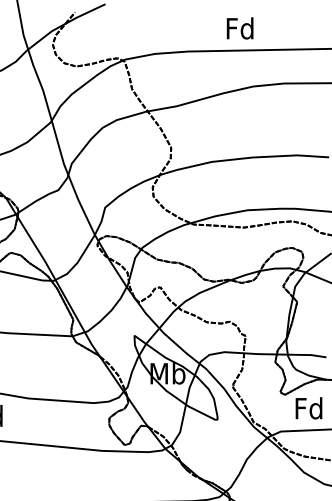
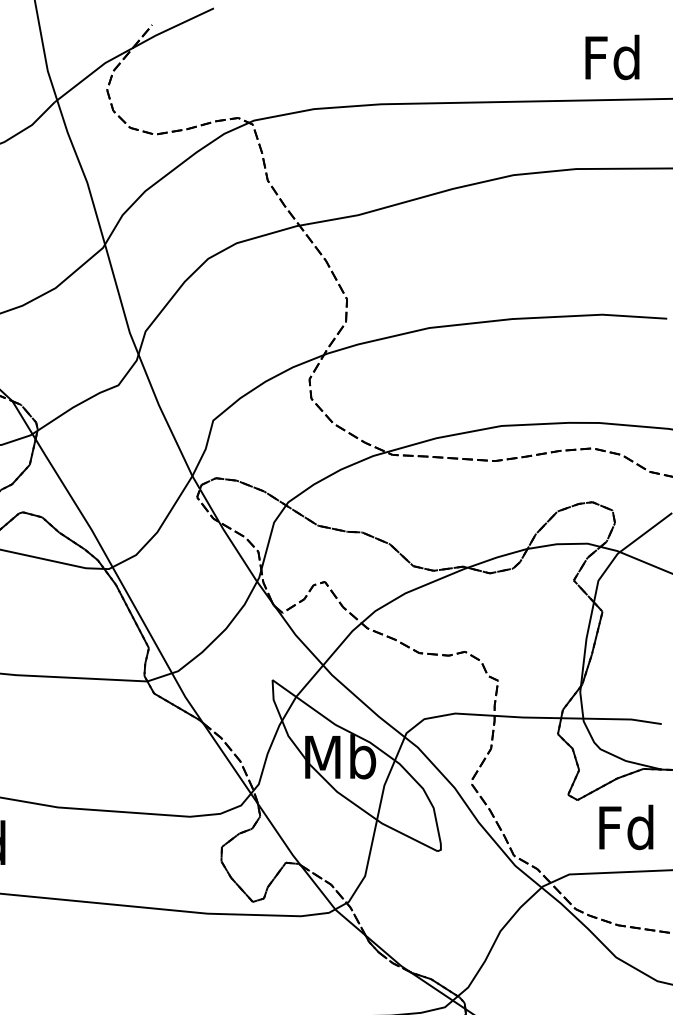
text: (239, 28) -> (611, 57), moved

